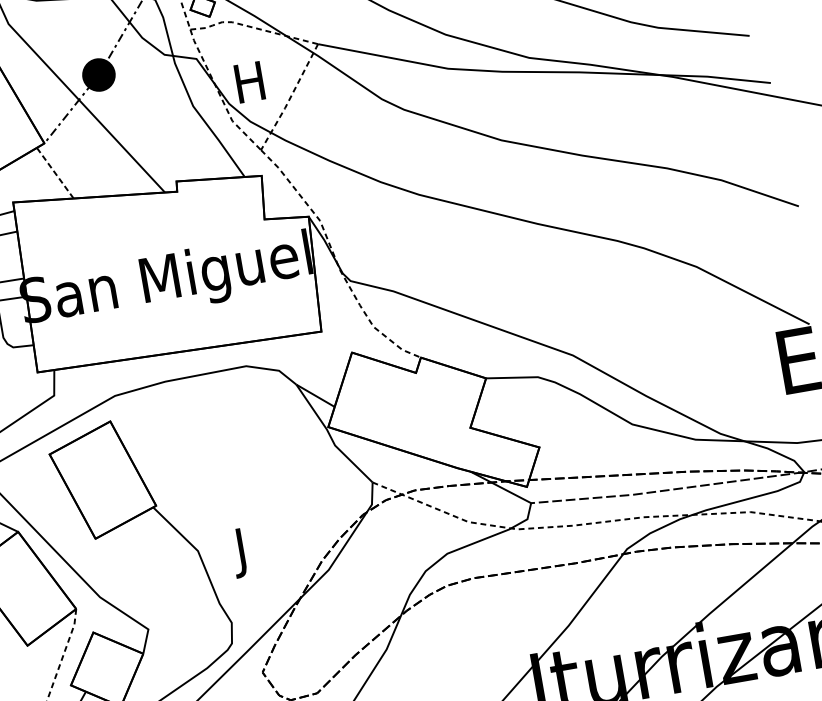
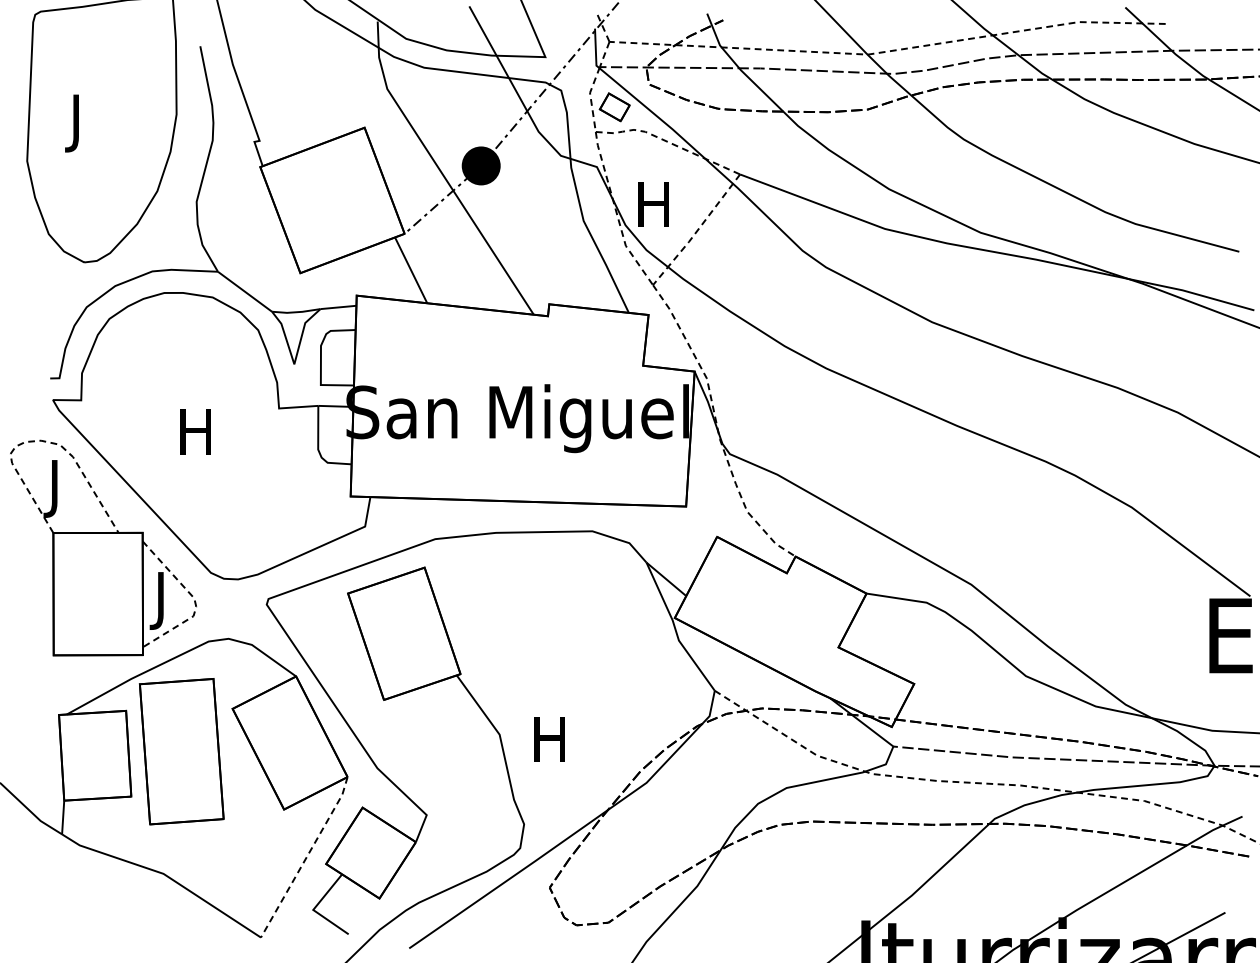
line: (55, 173) -> (411, 270), dashed -> solid
text: (241, 552) -> (549, 745), J -> H

